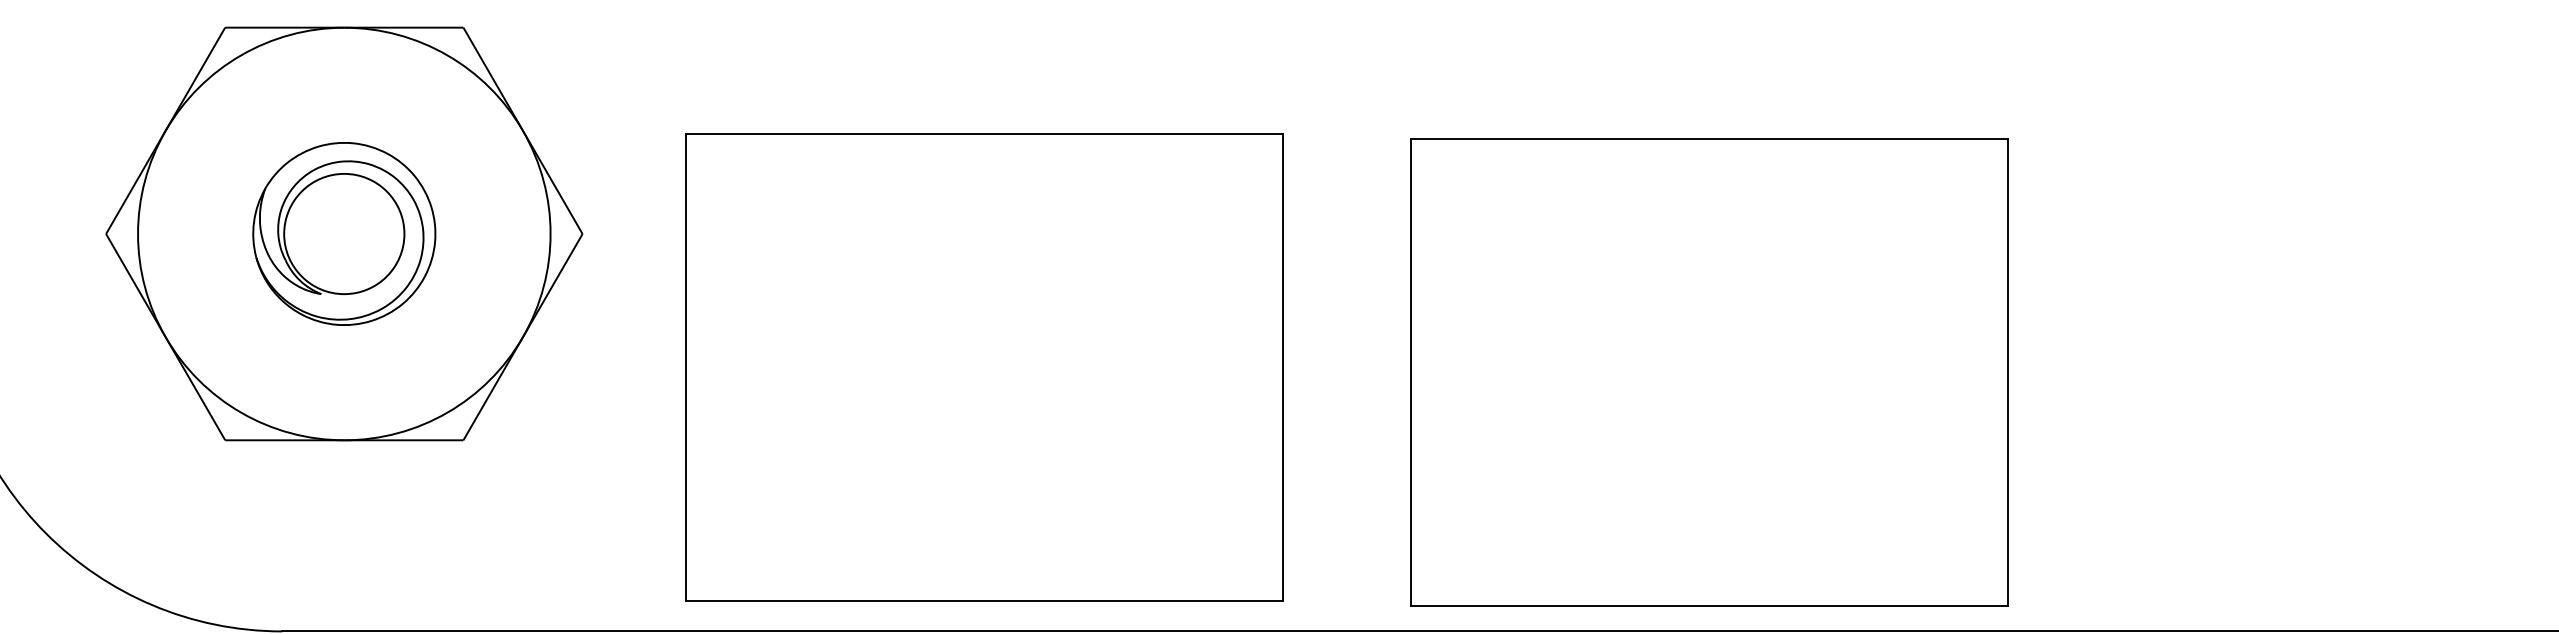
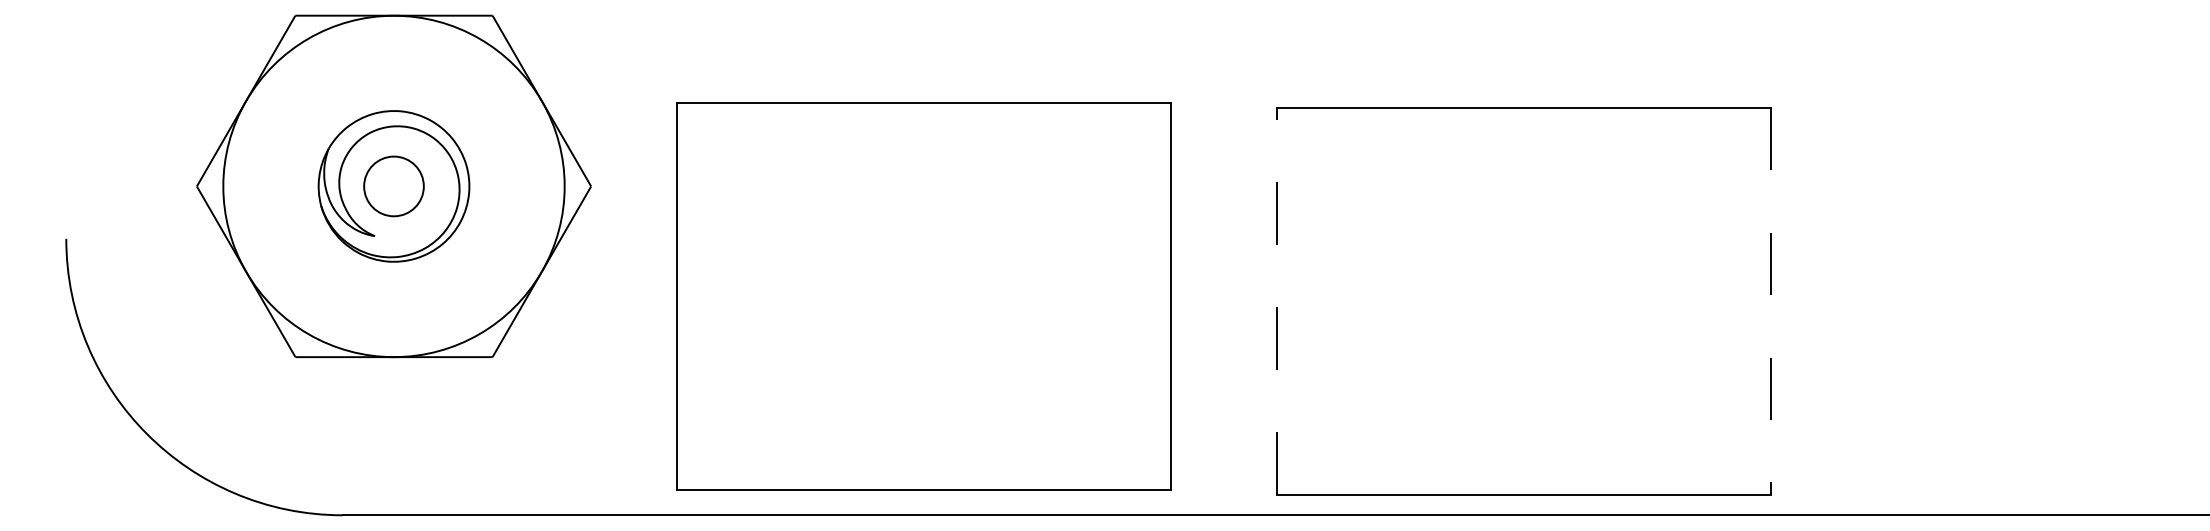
circle: (343, 234) -> (393, 186), size x0.6
line: (1410, 371) -> (1276, 300), solid -> dashed
line: (2007, 373) -> (1770, 301), solid -> dashed

